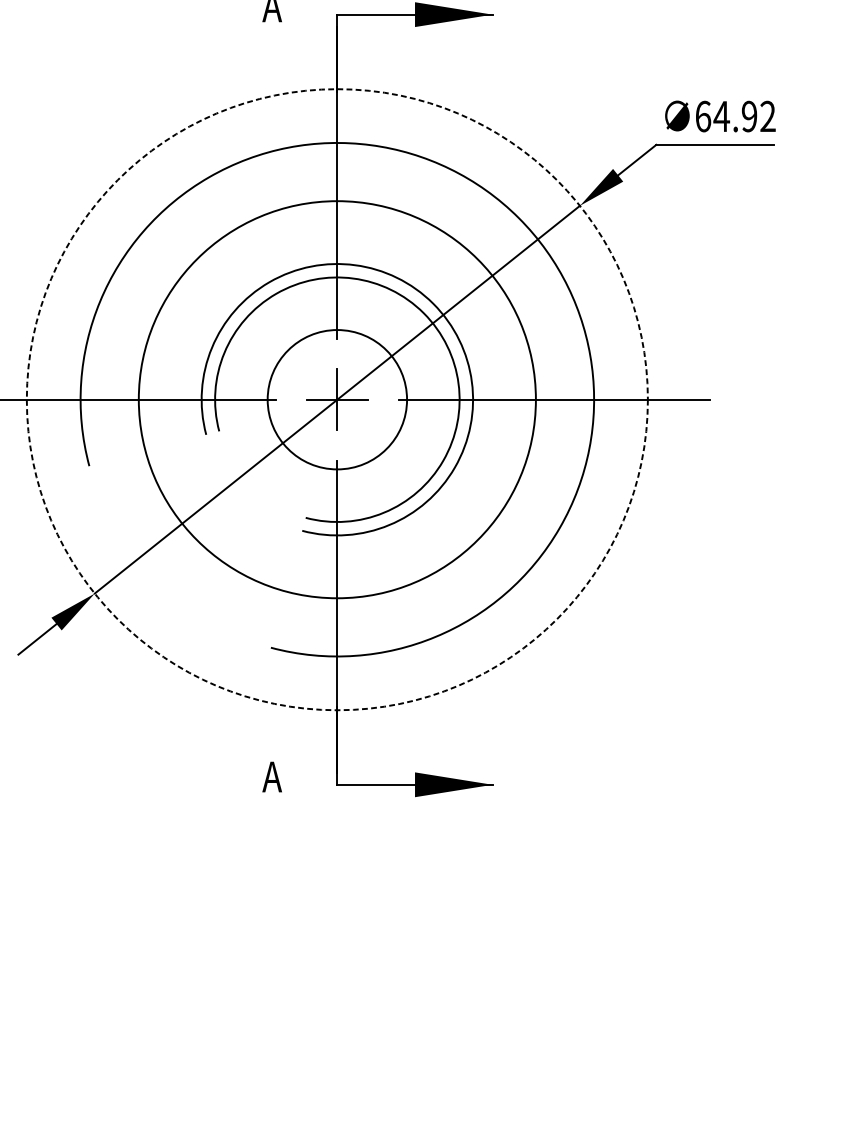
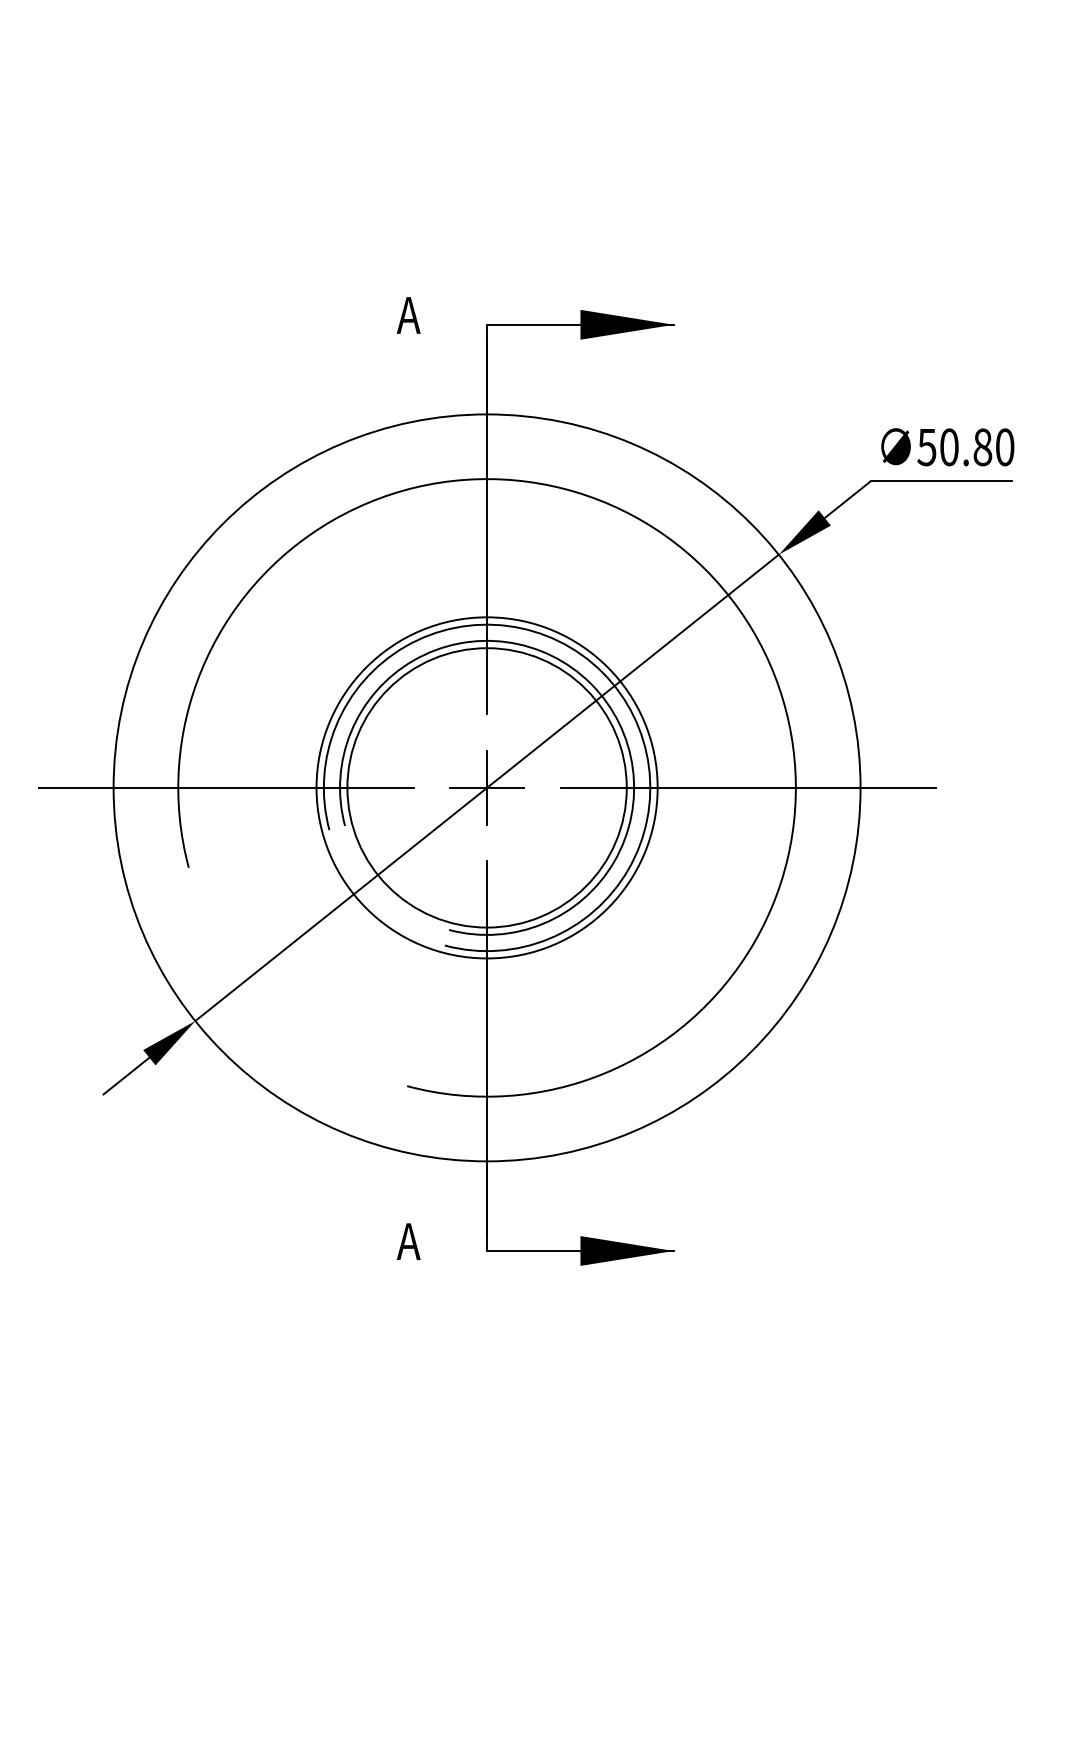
text: (735, 116) -> (965, 447), 64.92 -> 50.80
circle: (336, 399) -> (486, 787), dashed -> solid
circle: (336, 399) -> (486, 787), size x0.71
circle: (336, 399) -> (486, 787), size x1.67

